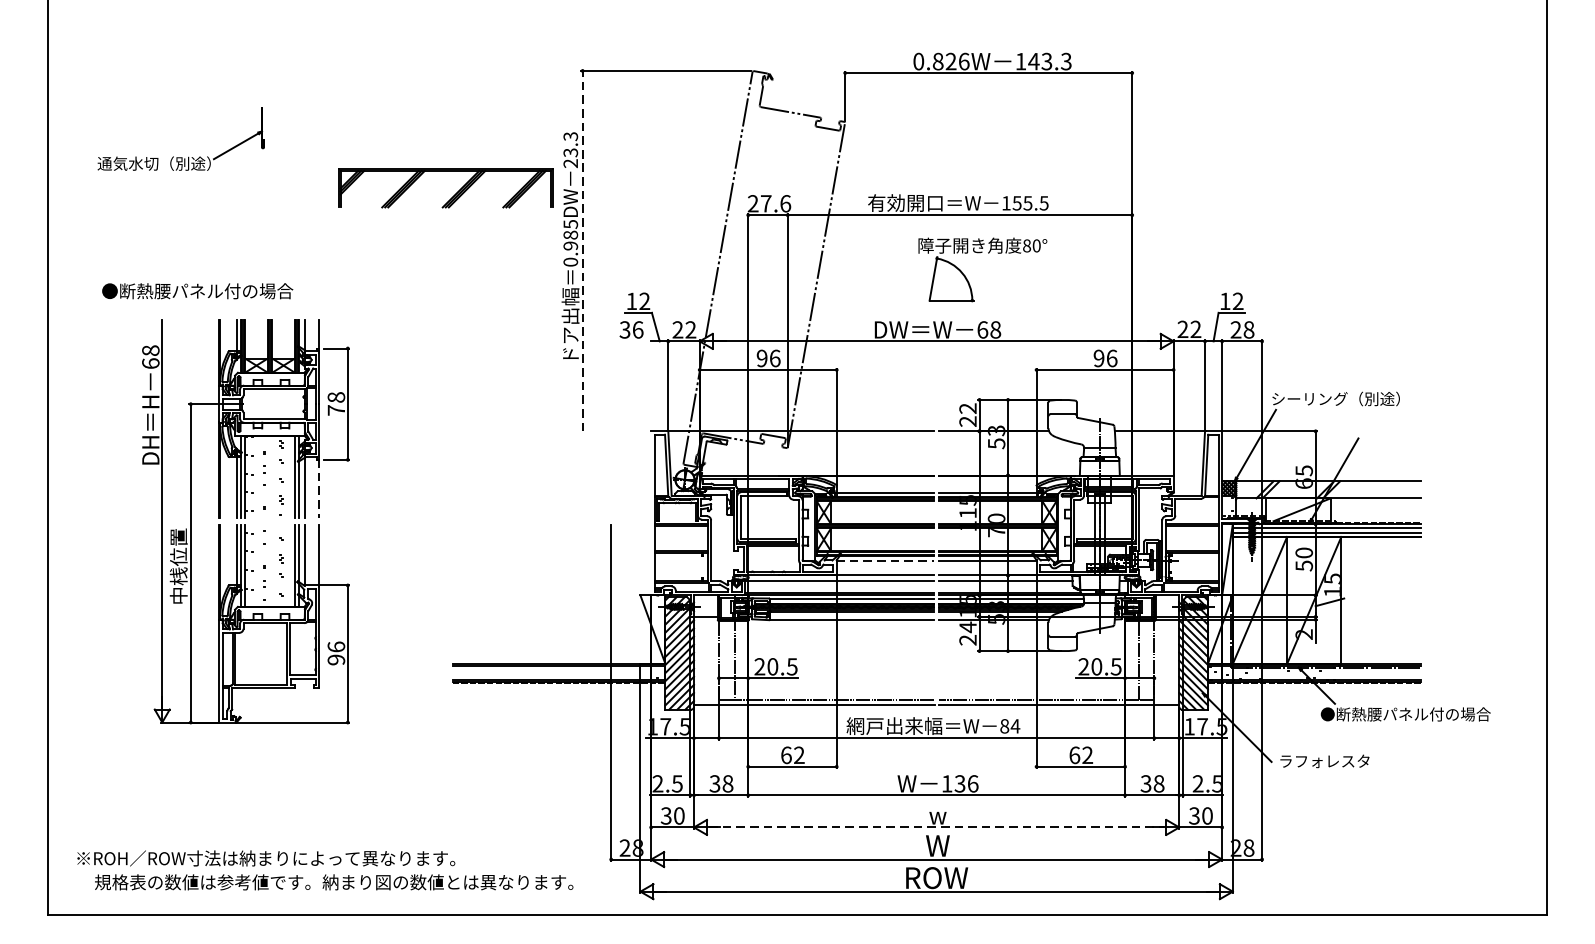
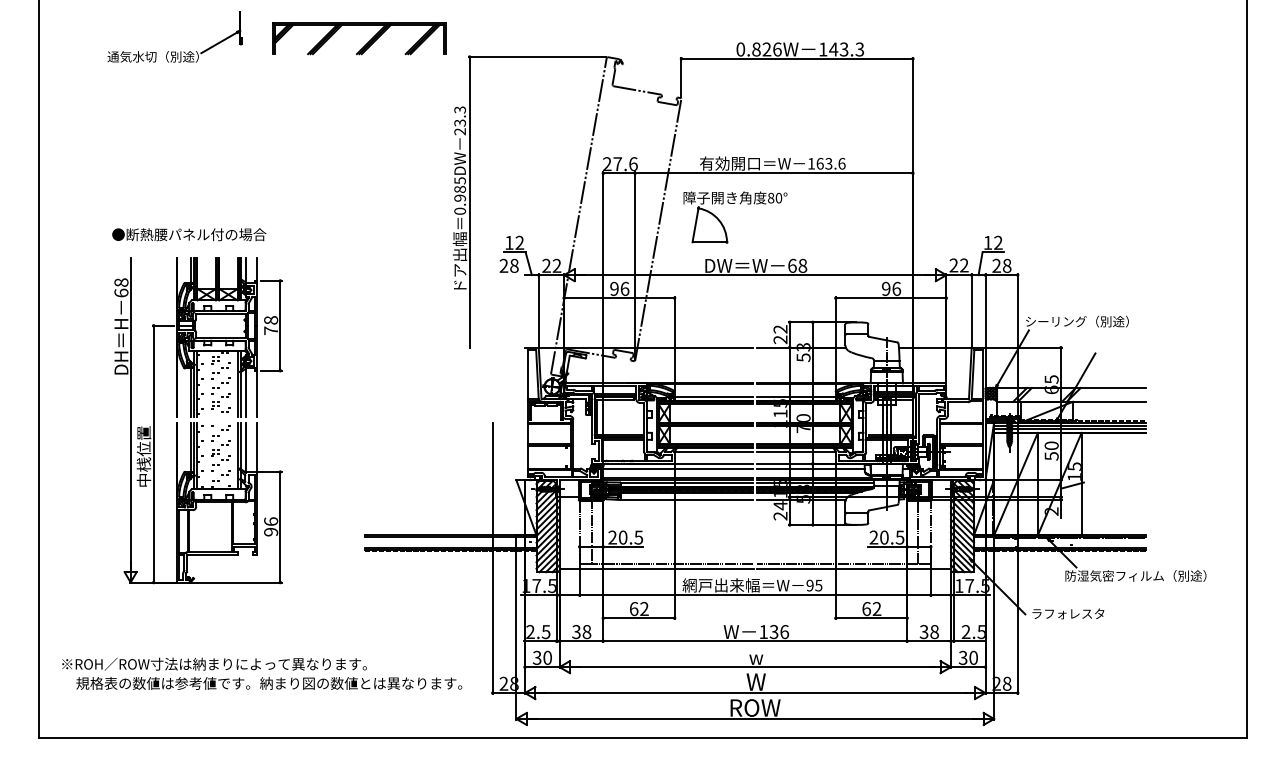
part: (180, 157) -> (174, 51), moved
part: (453, 195) -> (365, 44), moved
text: (1029, 202) -> (830, 163), 155.5 -> 163.6
line: (582, 250) -> (469, 201), dashed -> solid
part: (967, 278) -> (723, 224), moved
text: (198, 290) -> (189, 234), moved
text: (630, 329) -> (508, 265), 36 -> 28
line: (319, 488) -> (257, 393), dashed -> solid
line: (884, 561) -> (713, 452), dashed -> solid
text: (1408, 713) -> (1135, 575), ●断熱腰パネル付の場合 -> 防湿気密フィルム（別途）
text: (1010, 726) -> (814, 585), 84 -> 95
line: (936, 827) -> (755, 667), dashed -> solid
text: (325, 870) -> (262, 673), moved

